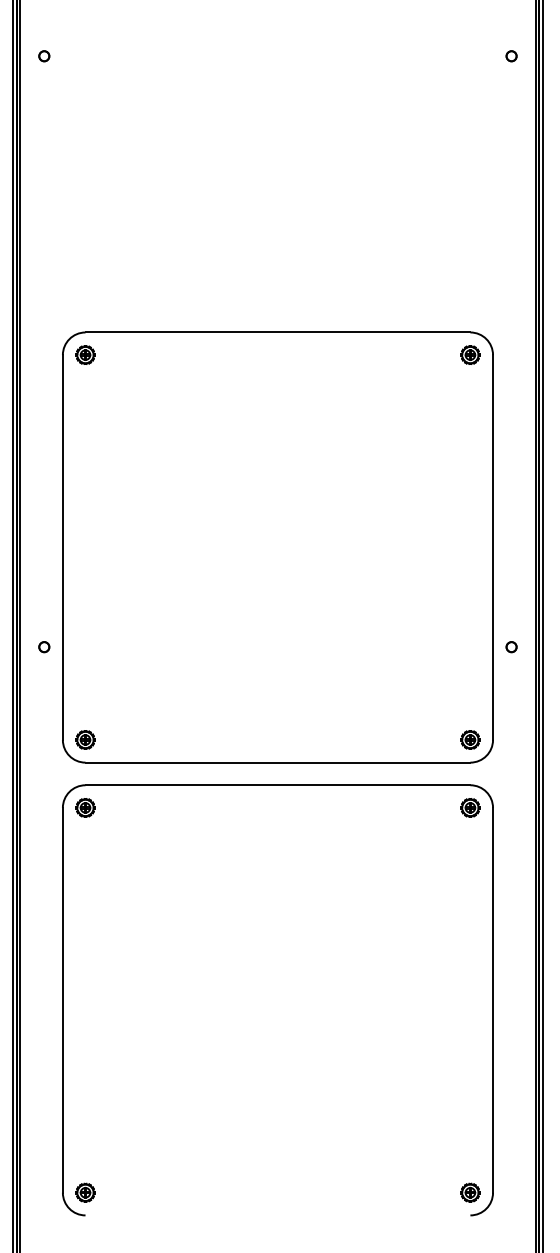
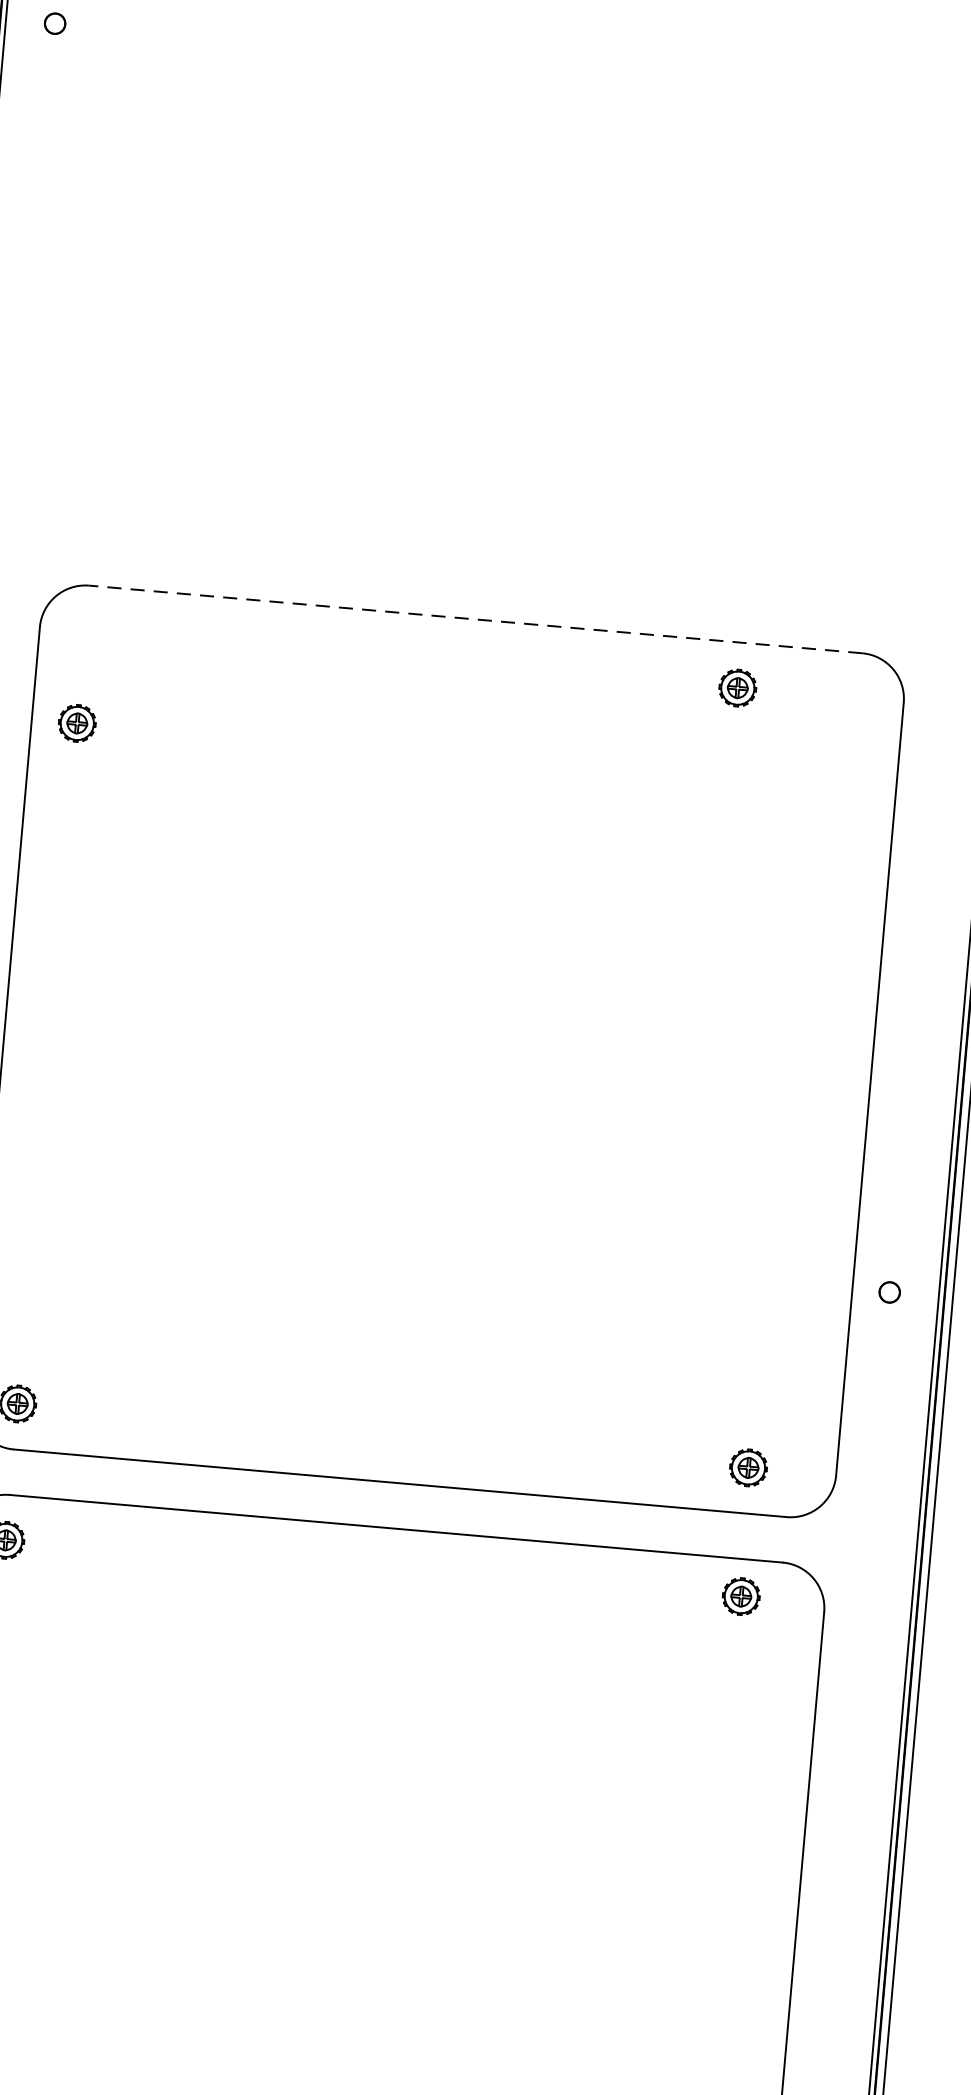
line: (277, 332) -> (474, 619), solid -> dashed
part: (85, 354) -> (77, 722), moved
part: (470, 354) -> (738, 686), moved
part: (470, 739) -> (748, 1466), moved
part: (470, 807) -> (741, 1595), moved

